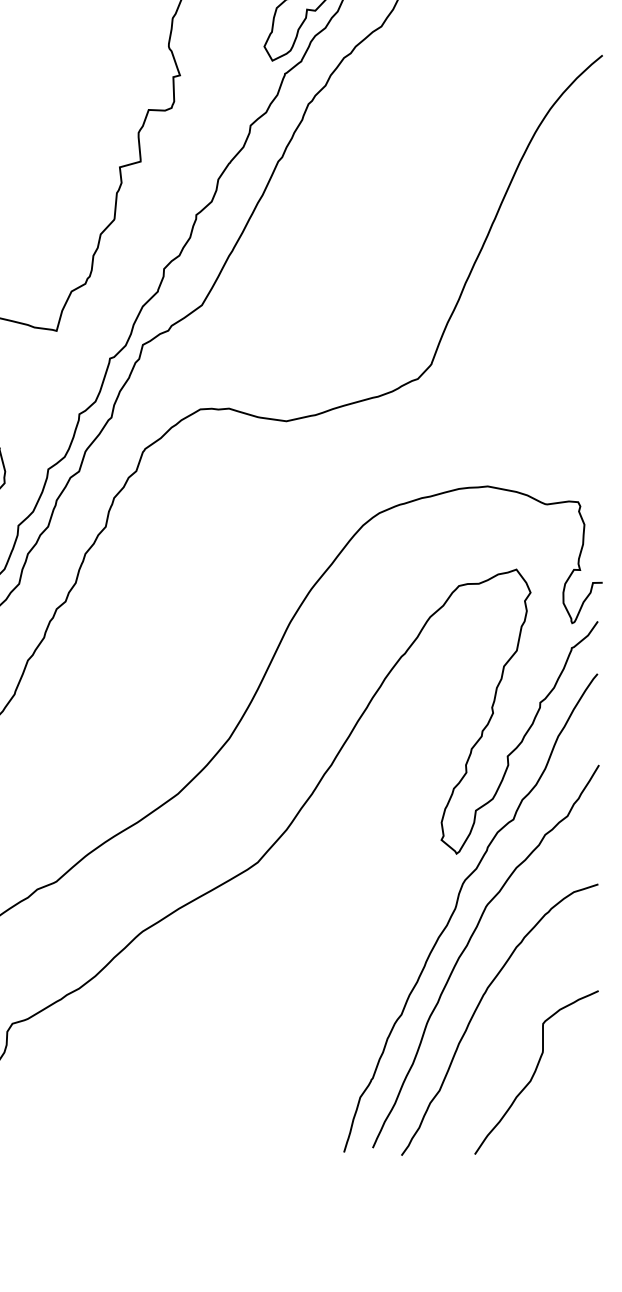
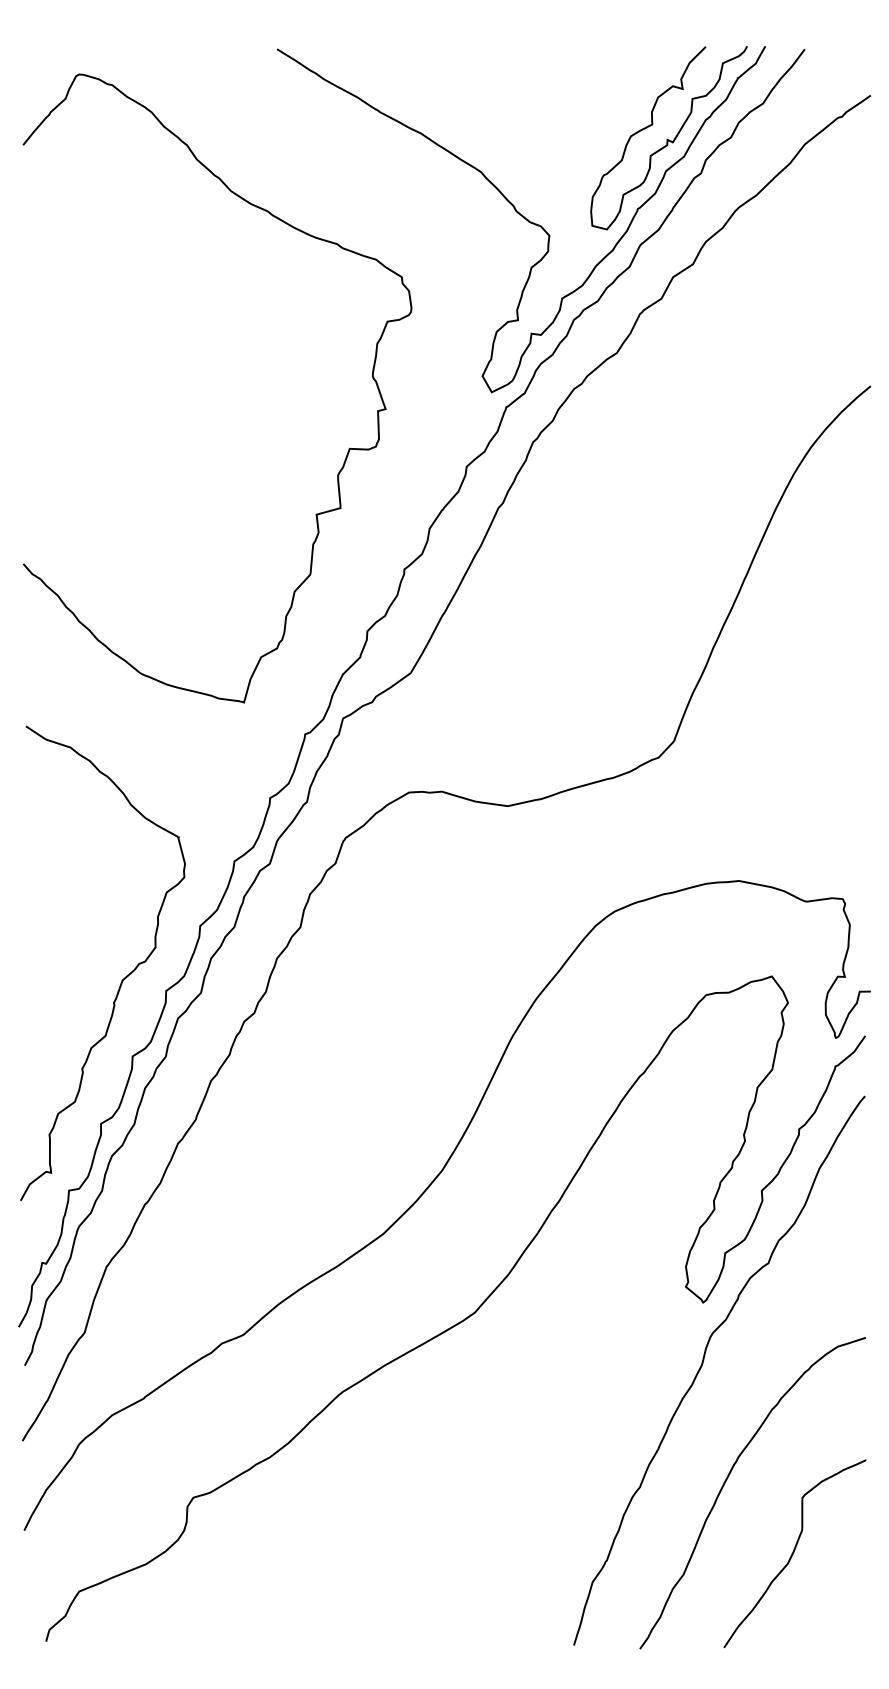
curve: (467, 946) -> (715, 1409), removed

